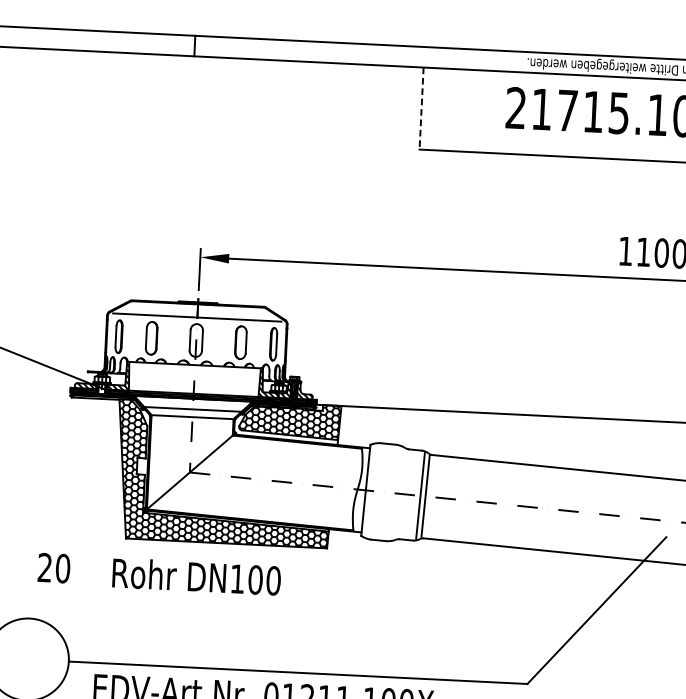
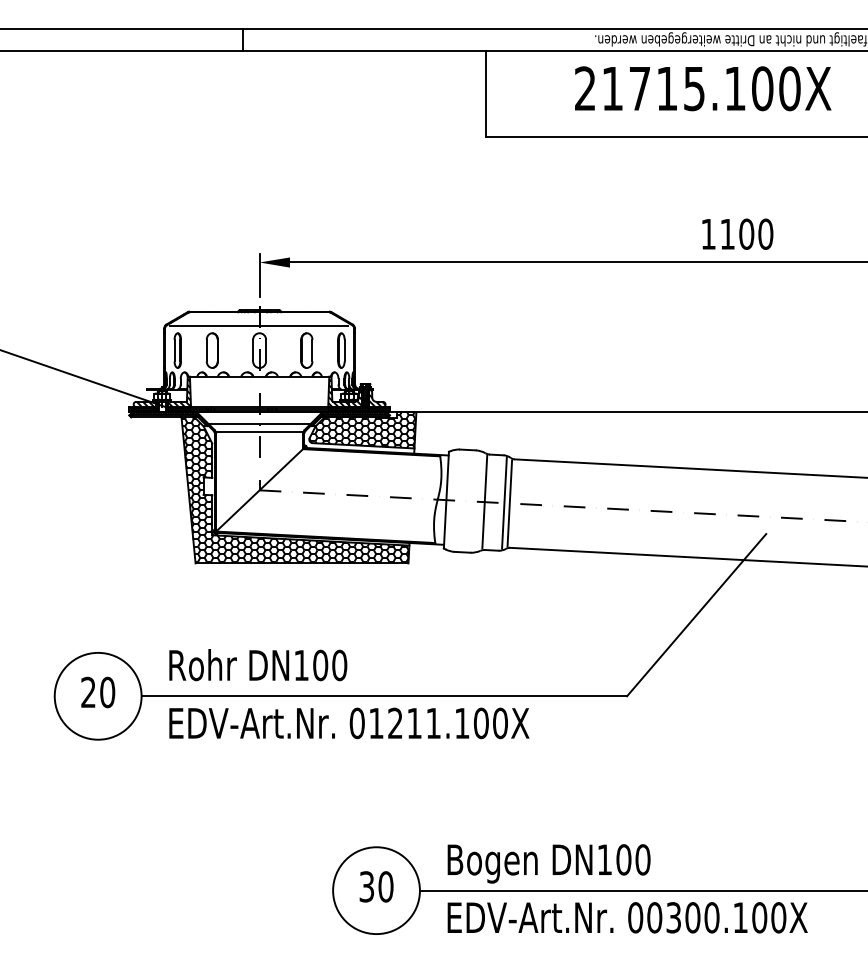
line: (421, 109) -> (485, 94), dashed -> solid
line: (401, 493) -> (484, 501), added
text: (54, 568) -> (98, 692), moved
text: (196, 577) -> (258, 665), moved

